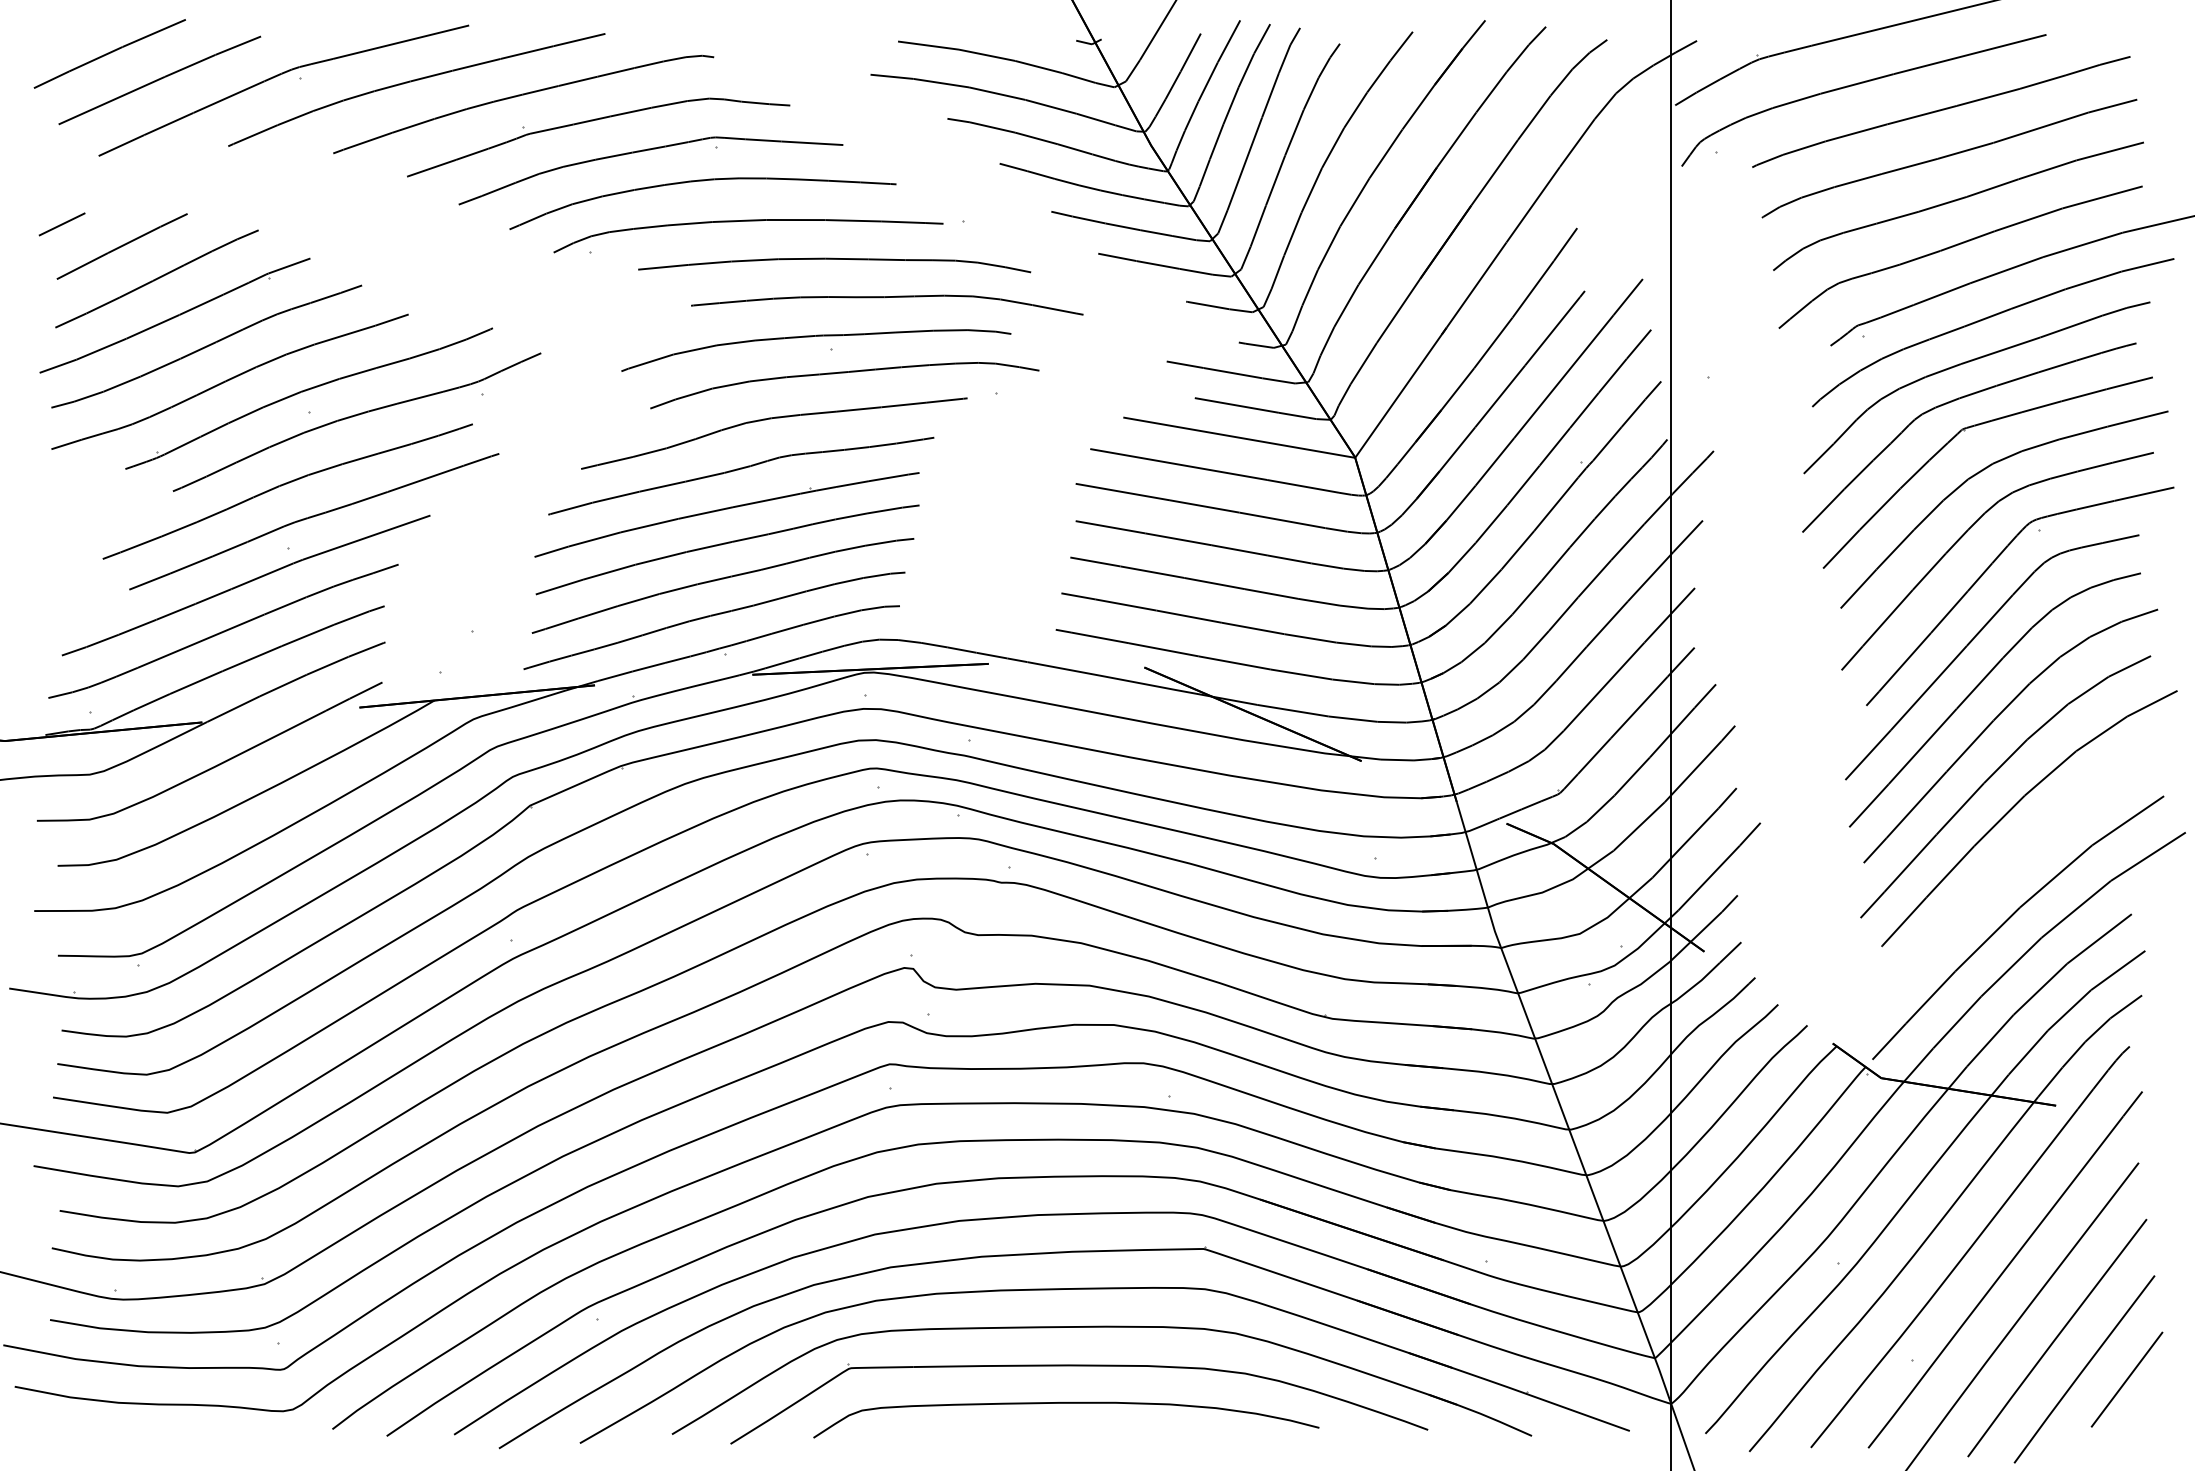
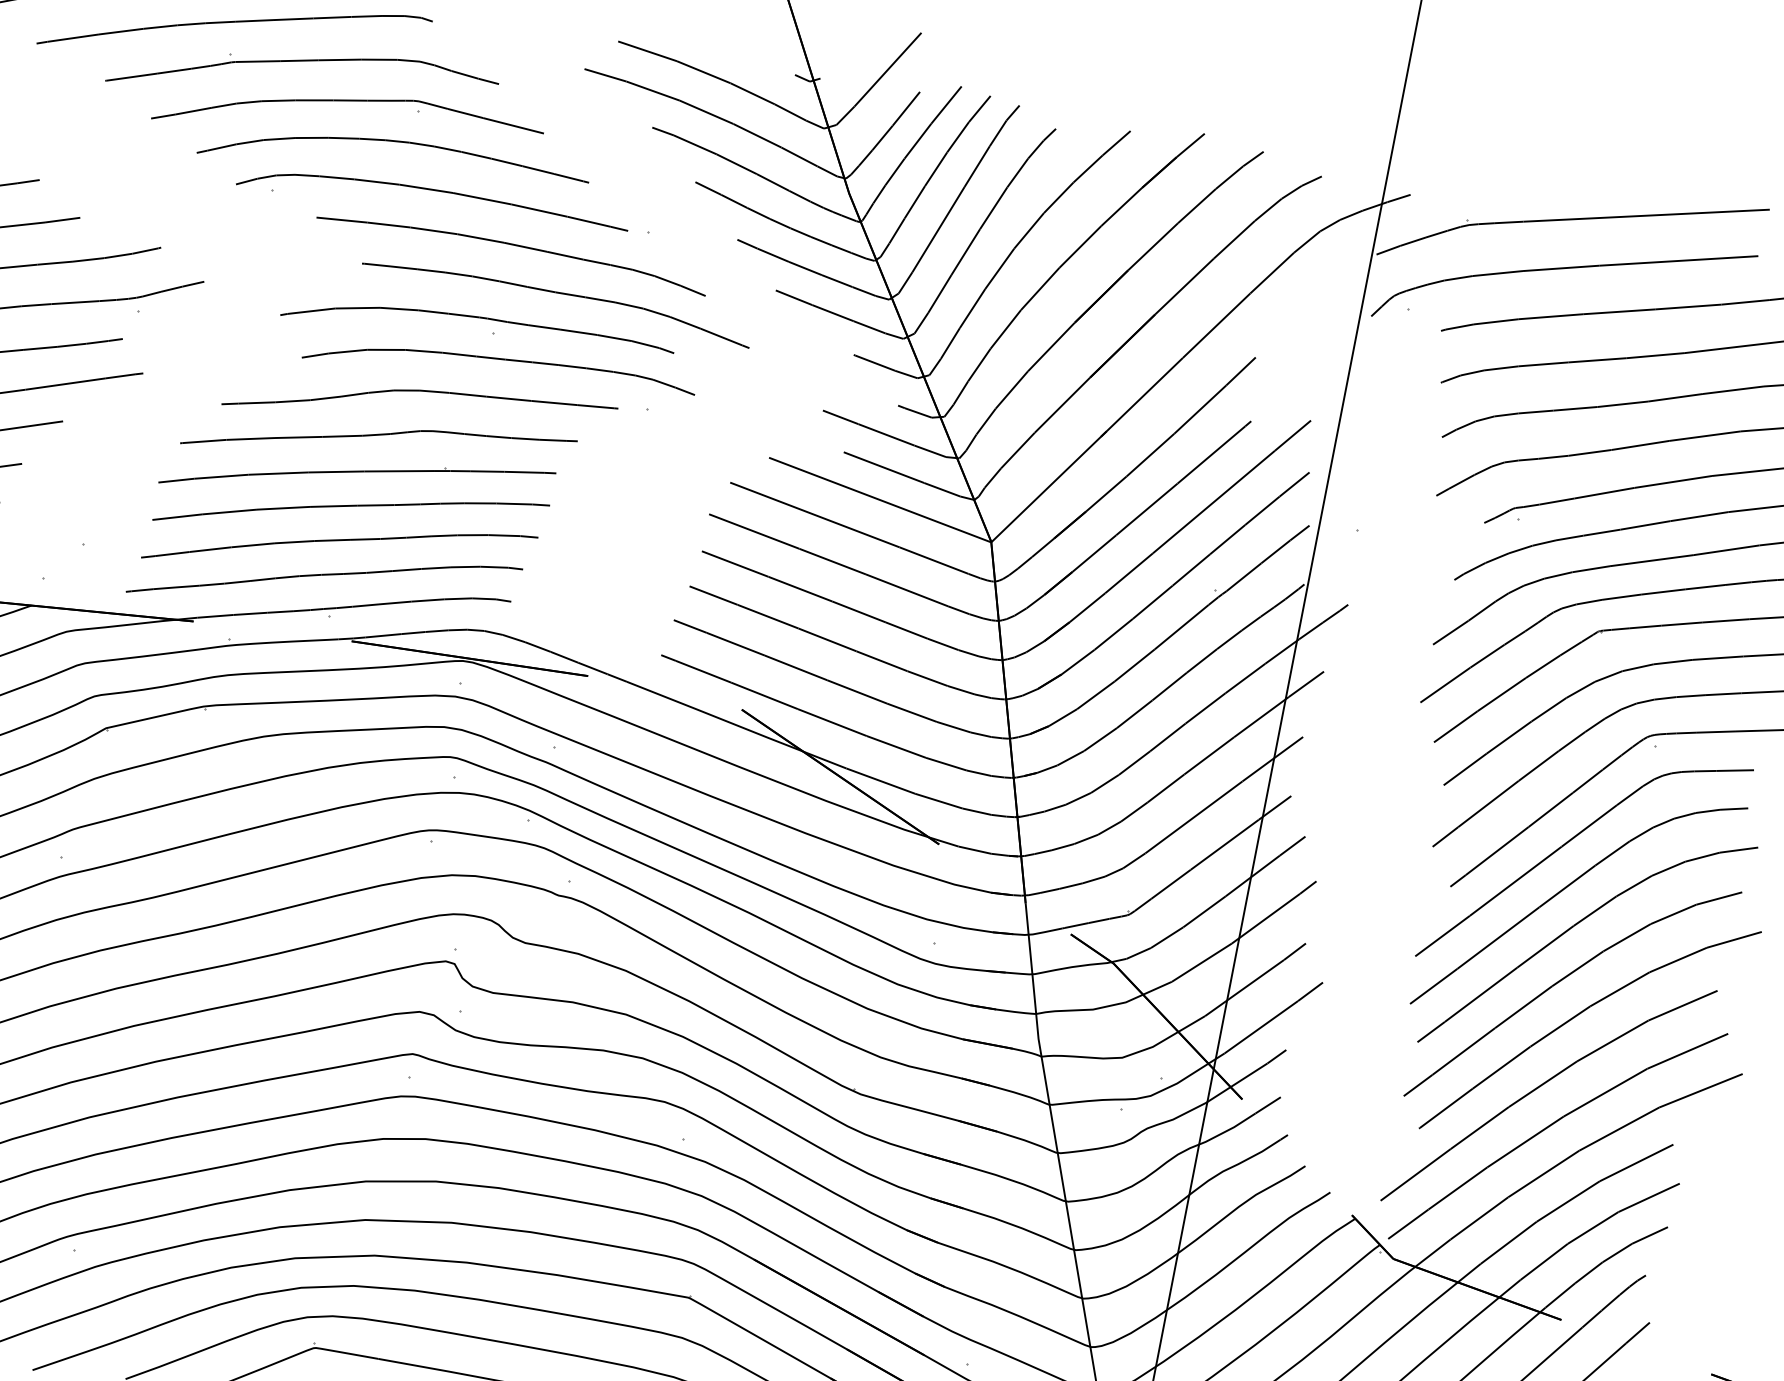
curve: (1993, 881) -> (1542, 1085), added

